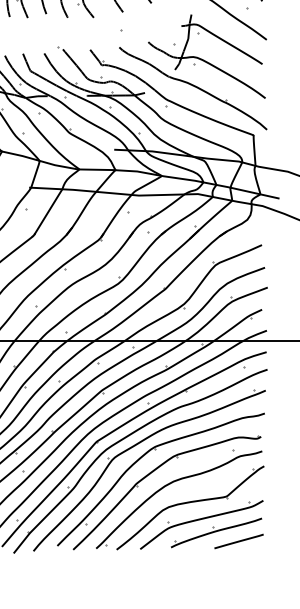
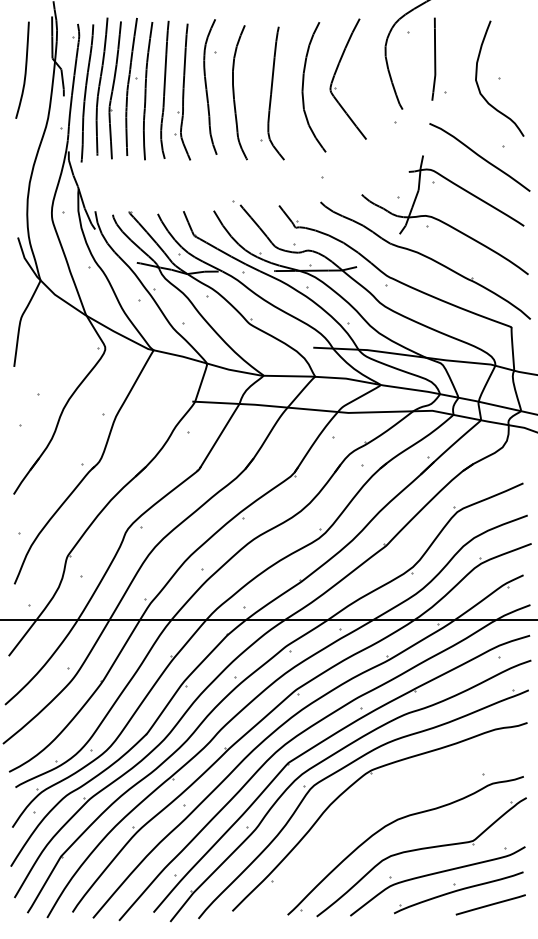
part: (153, 472) -> (368, 806), removed

